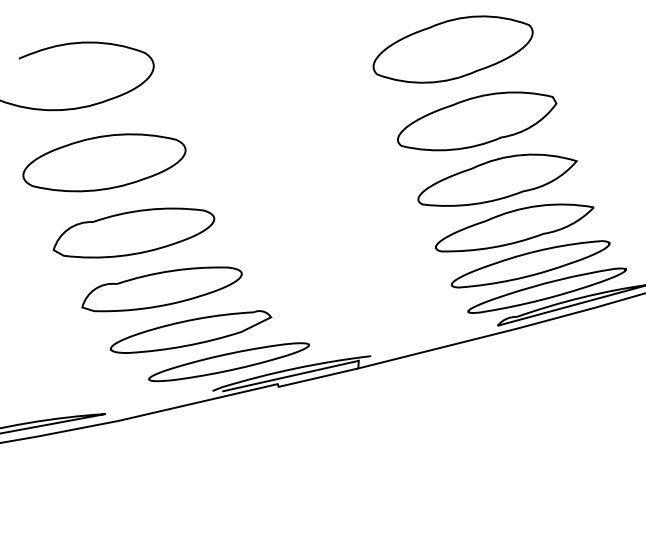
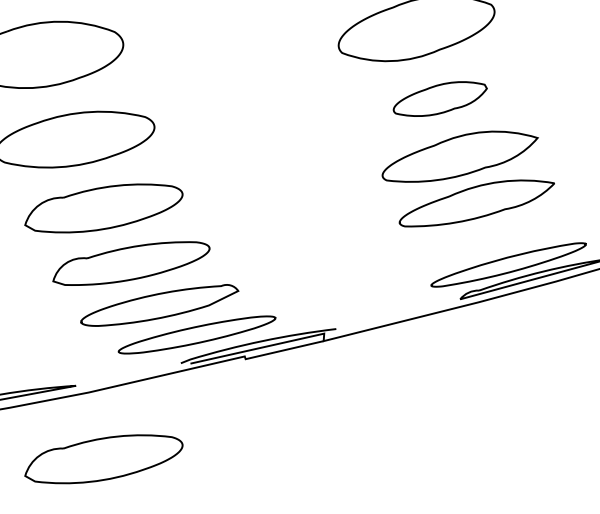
part: (477, 121) -> (440, 99), size x0.6
part: (530, 264) -> (492, 239), removed
part: (133, 488) -> (103, 458), added

